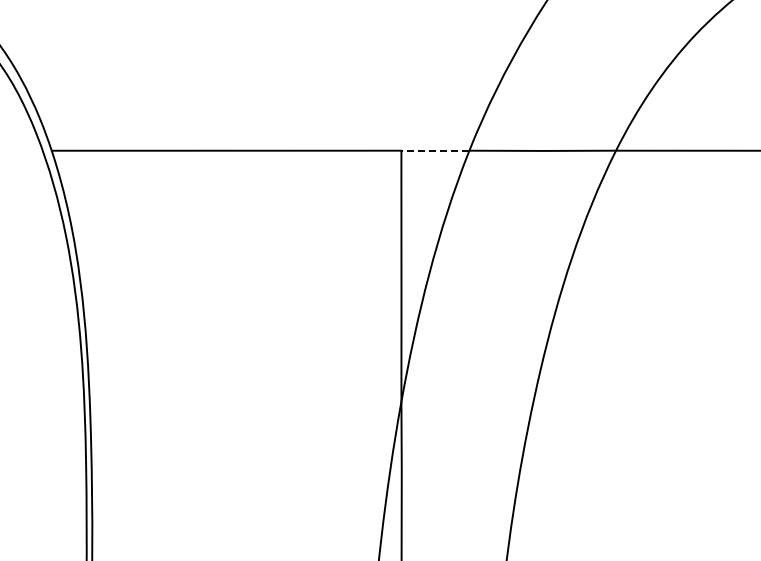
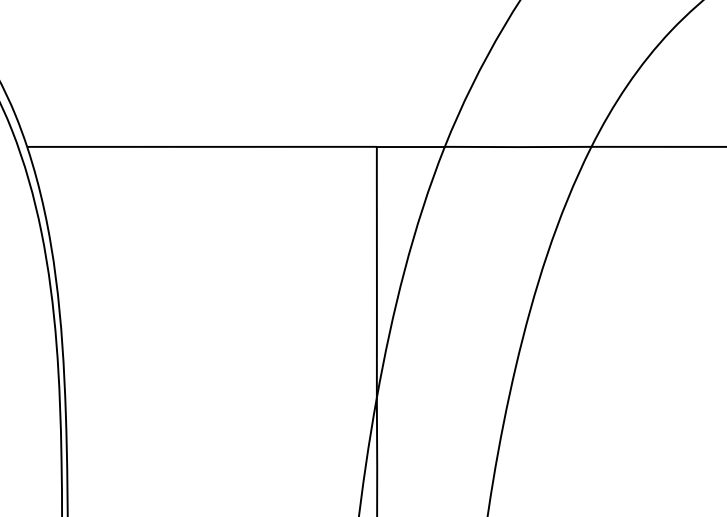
line: (435, 150) -> (410, 146), dashed -> solid

